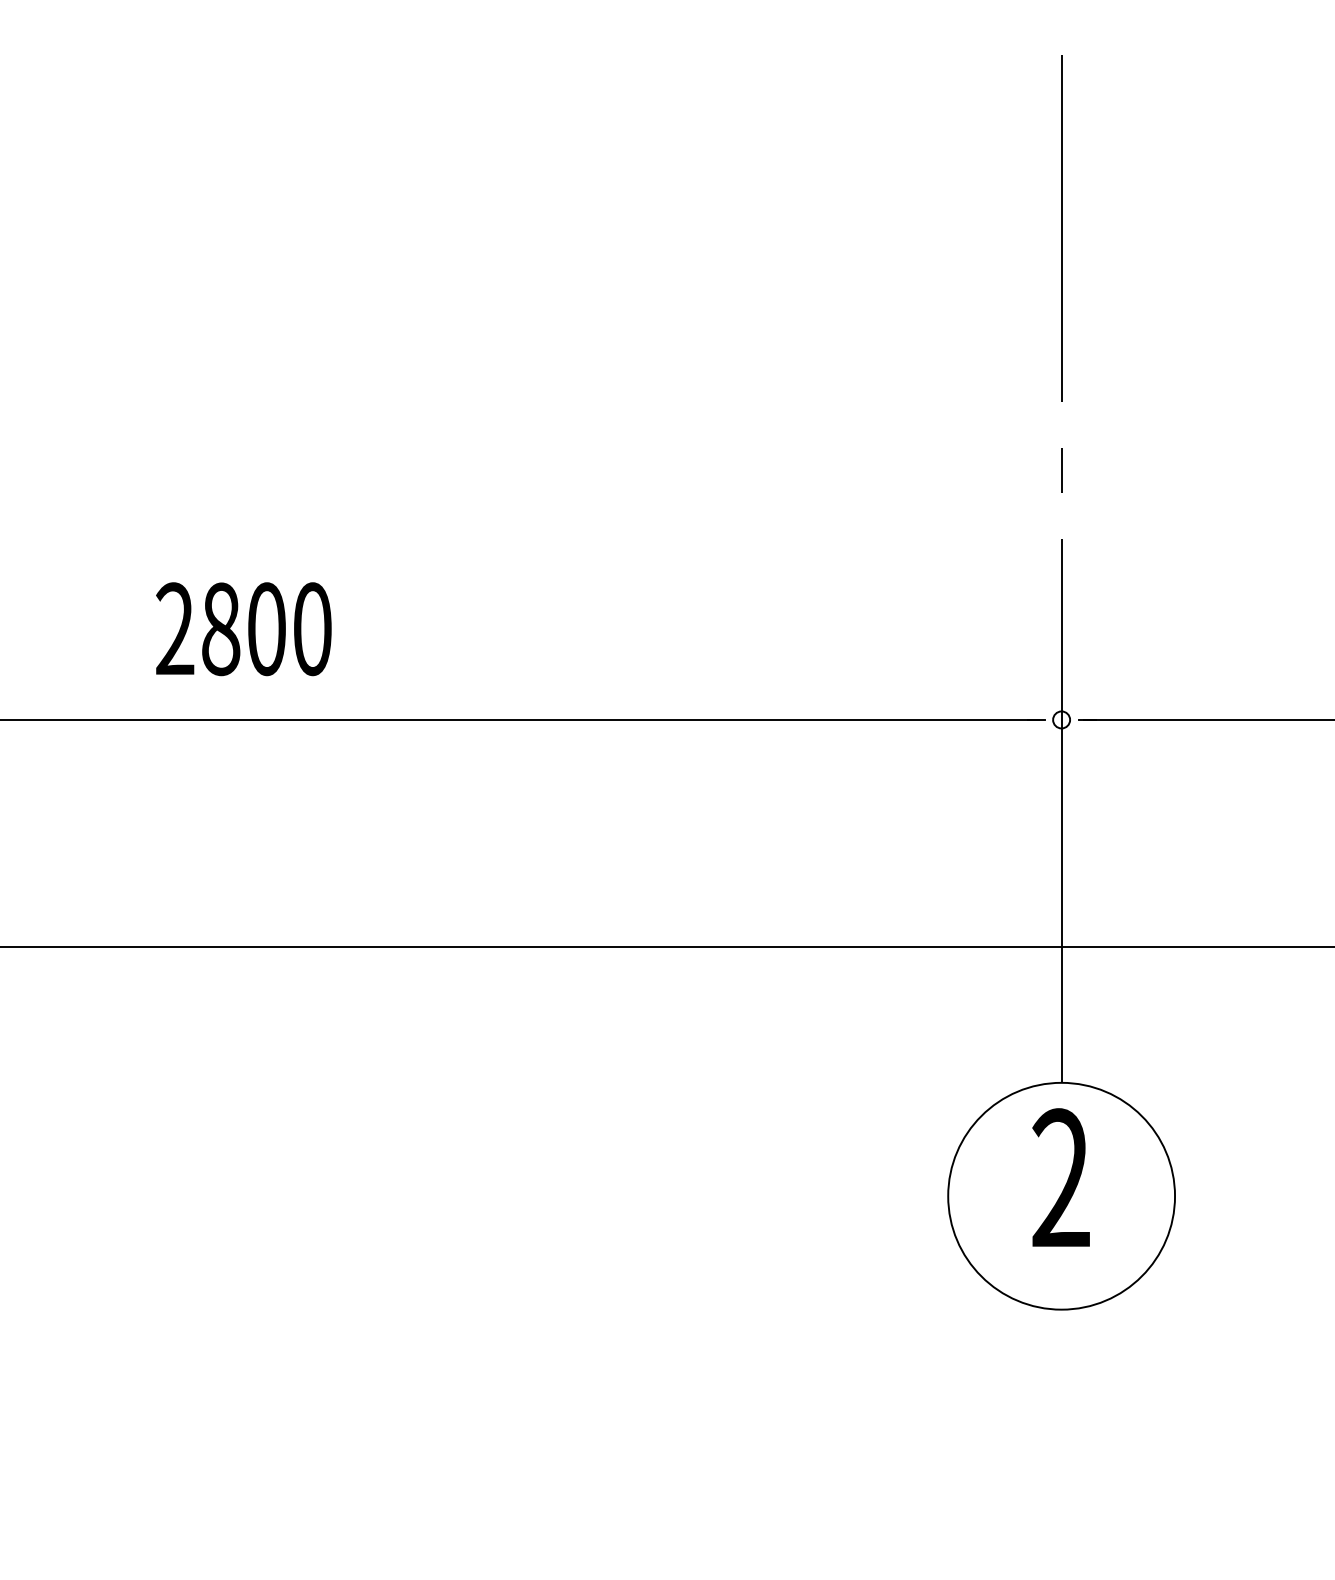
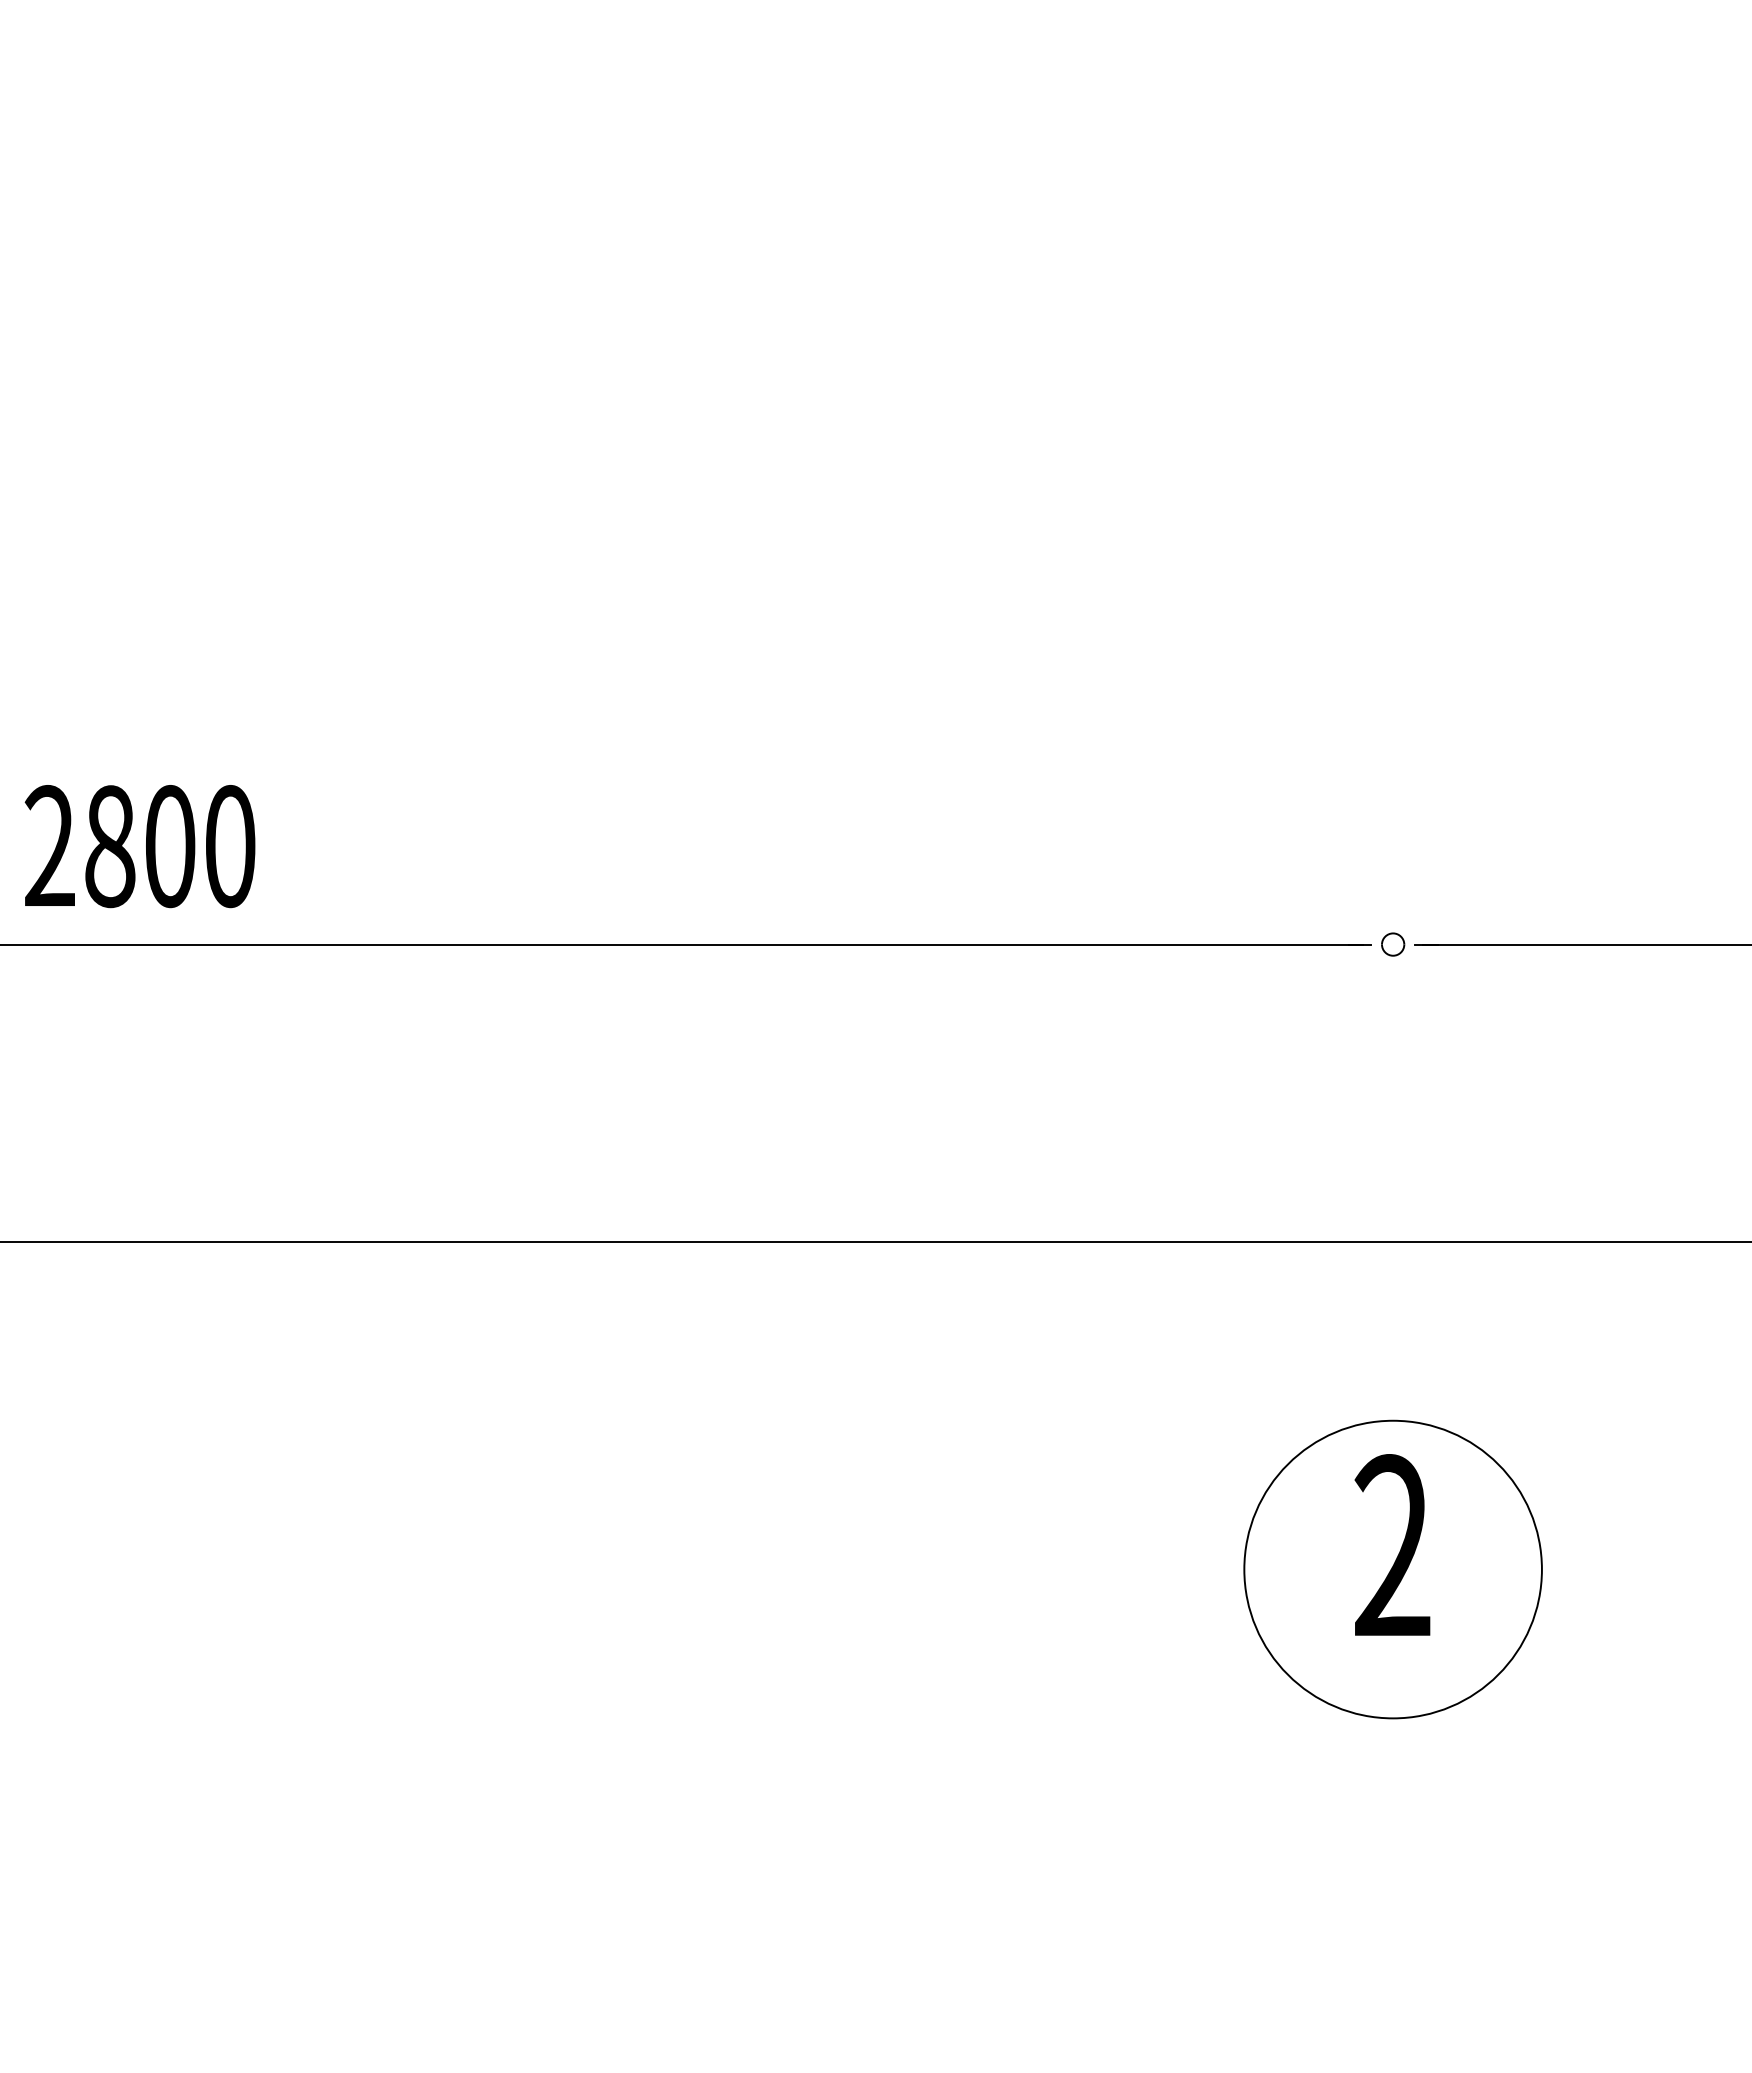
line: (1061, 568) -> (1393, 746), removed
text: (243, 629) -> (139, 846), moved

